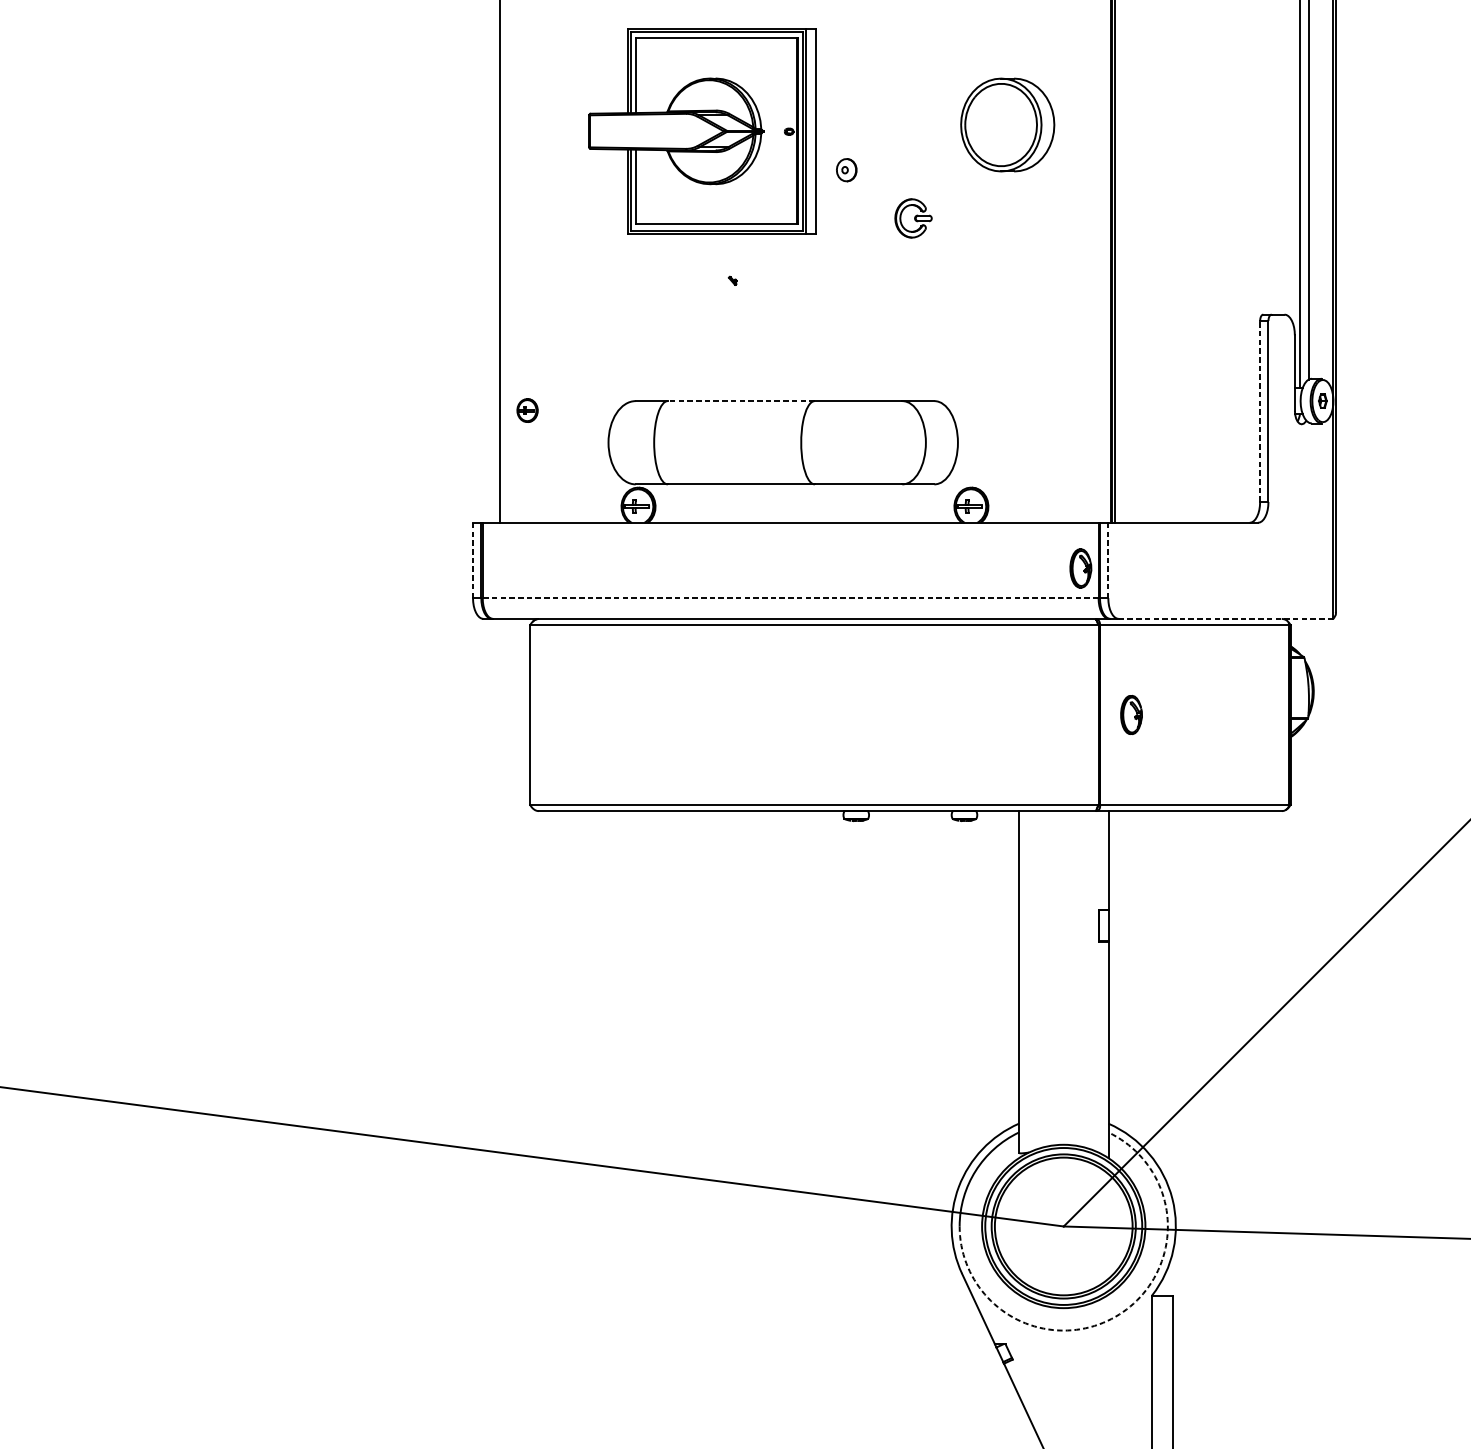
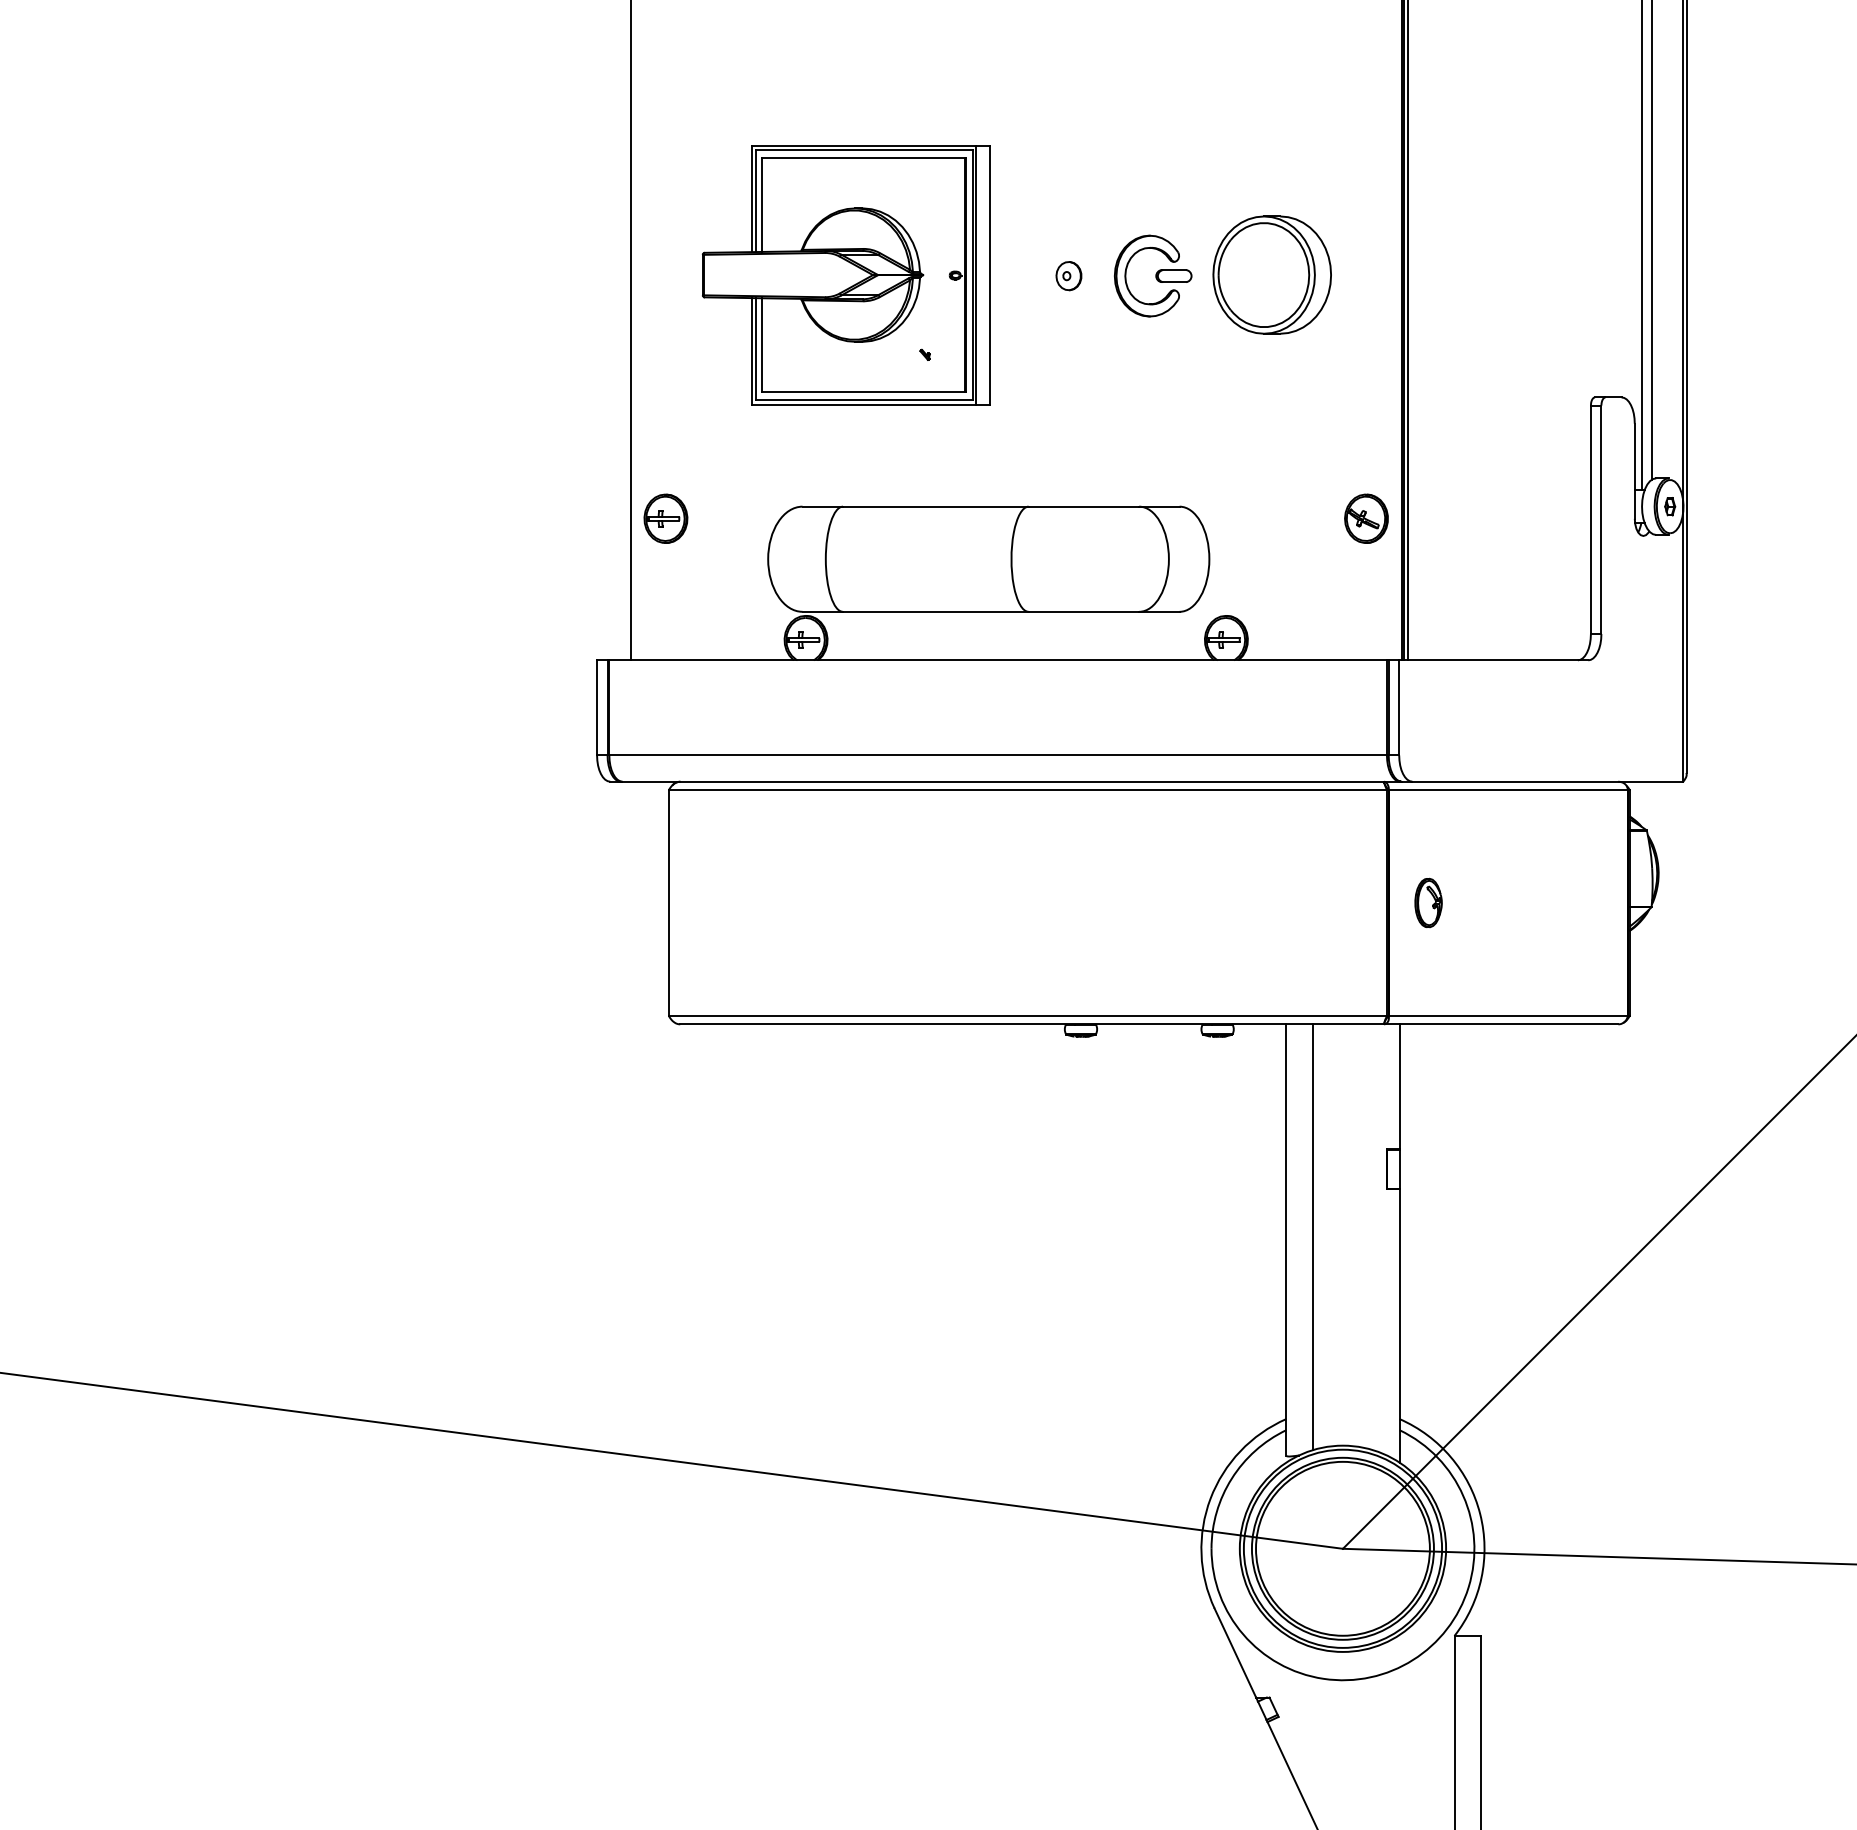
part: (1007, 124) -> (1271, 274), moved
part: (703, 131) -> (846, 275), moved
part: (846, 170) -> (1068, 276), moved
part: (913, 218) -> (1153, 275), size x1.67
line: (741, 400) -> (935, 506), dashed -> solid
part: (527, 410) -> (665, 518), size x1.67
part: (1082, 410) -> (1366, 518), added
line: (1259, 411) -> (1590, 519), dashed -> solid
line: (473, 560) -> (597, 707), dashed -> solid
line: (1108, 560) -> (1399, 707), dashed -> solid
part: (1080, 568) -> (1364, 717), removed
line: (790, 598) -> (998, 755), dashed -> solid
line: (1226, 618) -> (1548, 781), dashed -> solid
line: (1039, 979) -> (1312, 1237), added
arc: (1119, 1314) -> (1413, 1660), dashed -> solid

